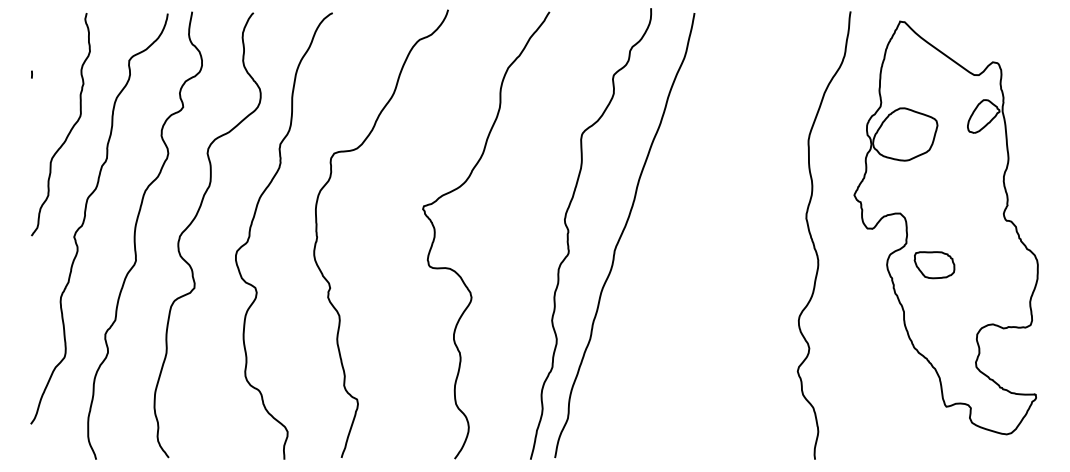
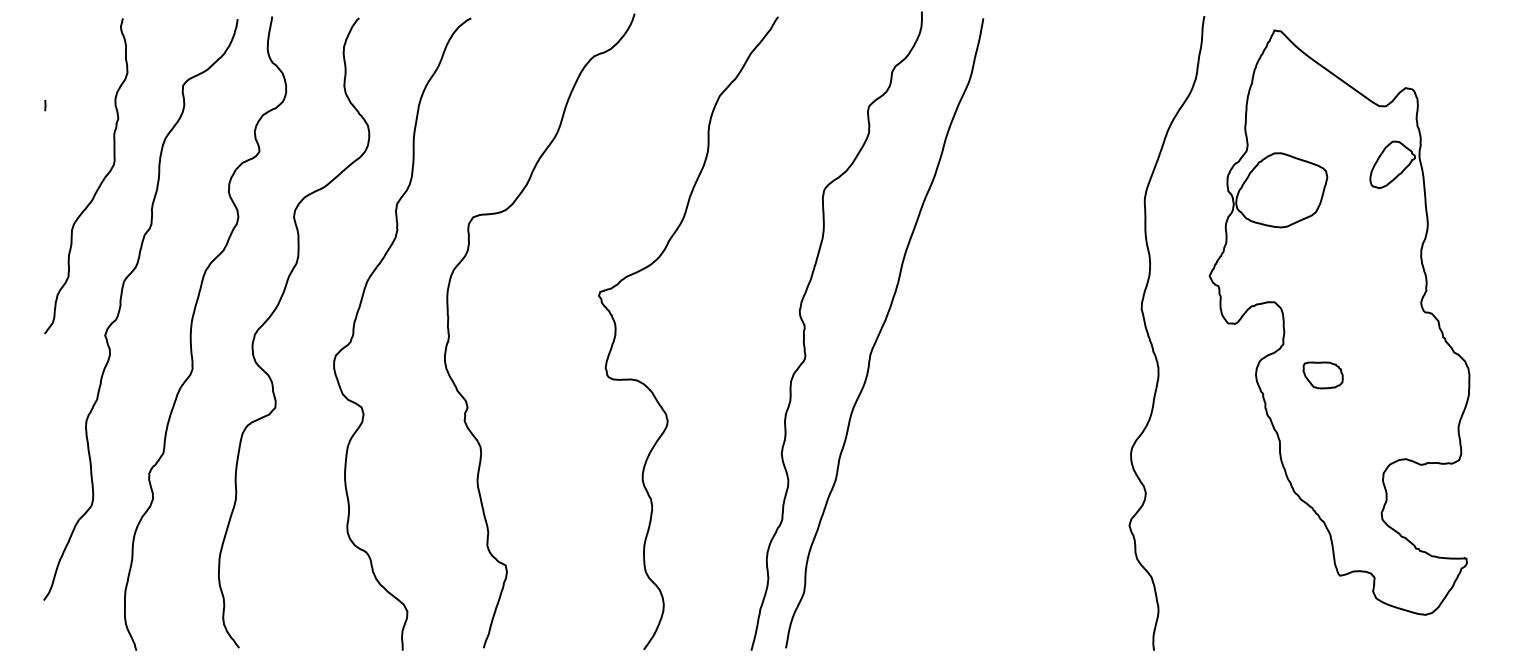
part: (934, 265) -> (1323, 375), size x0.7

